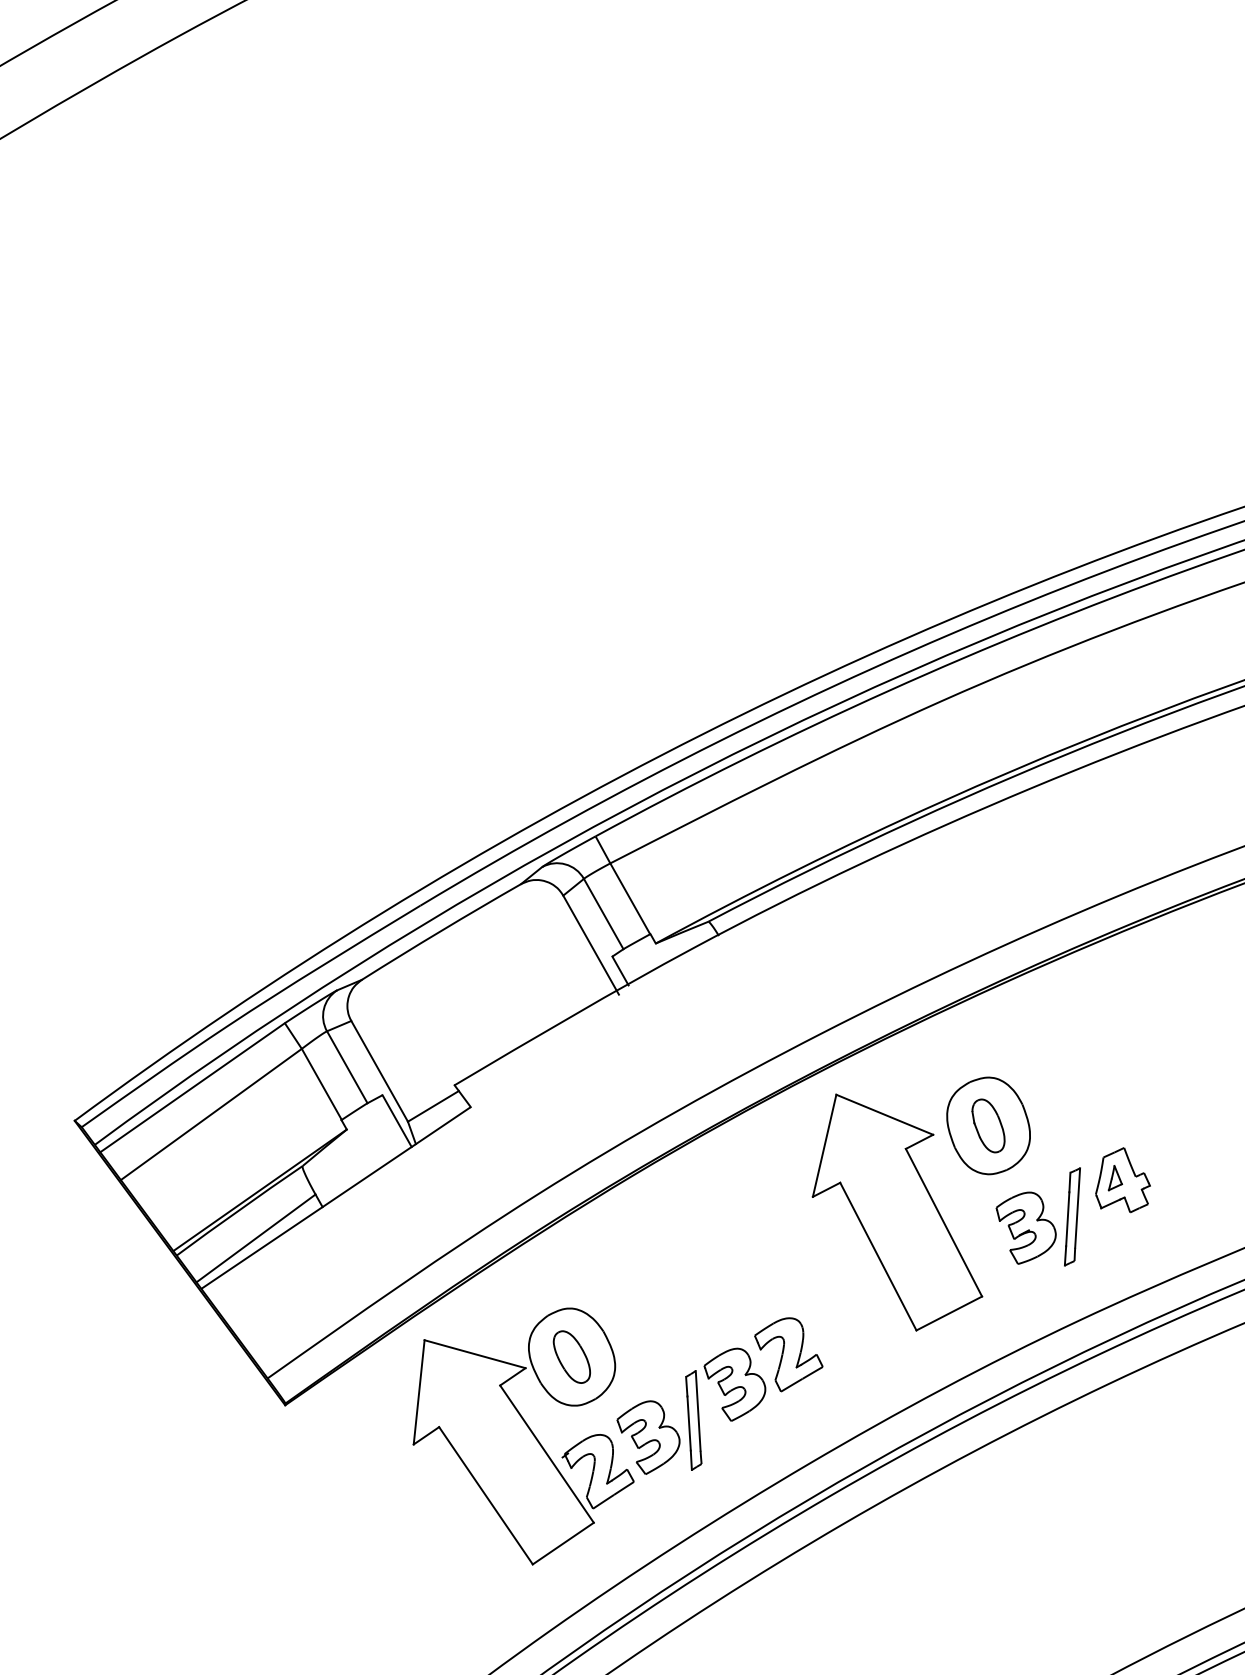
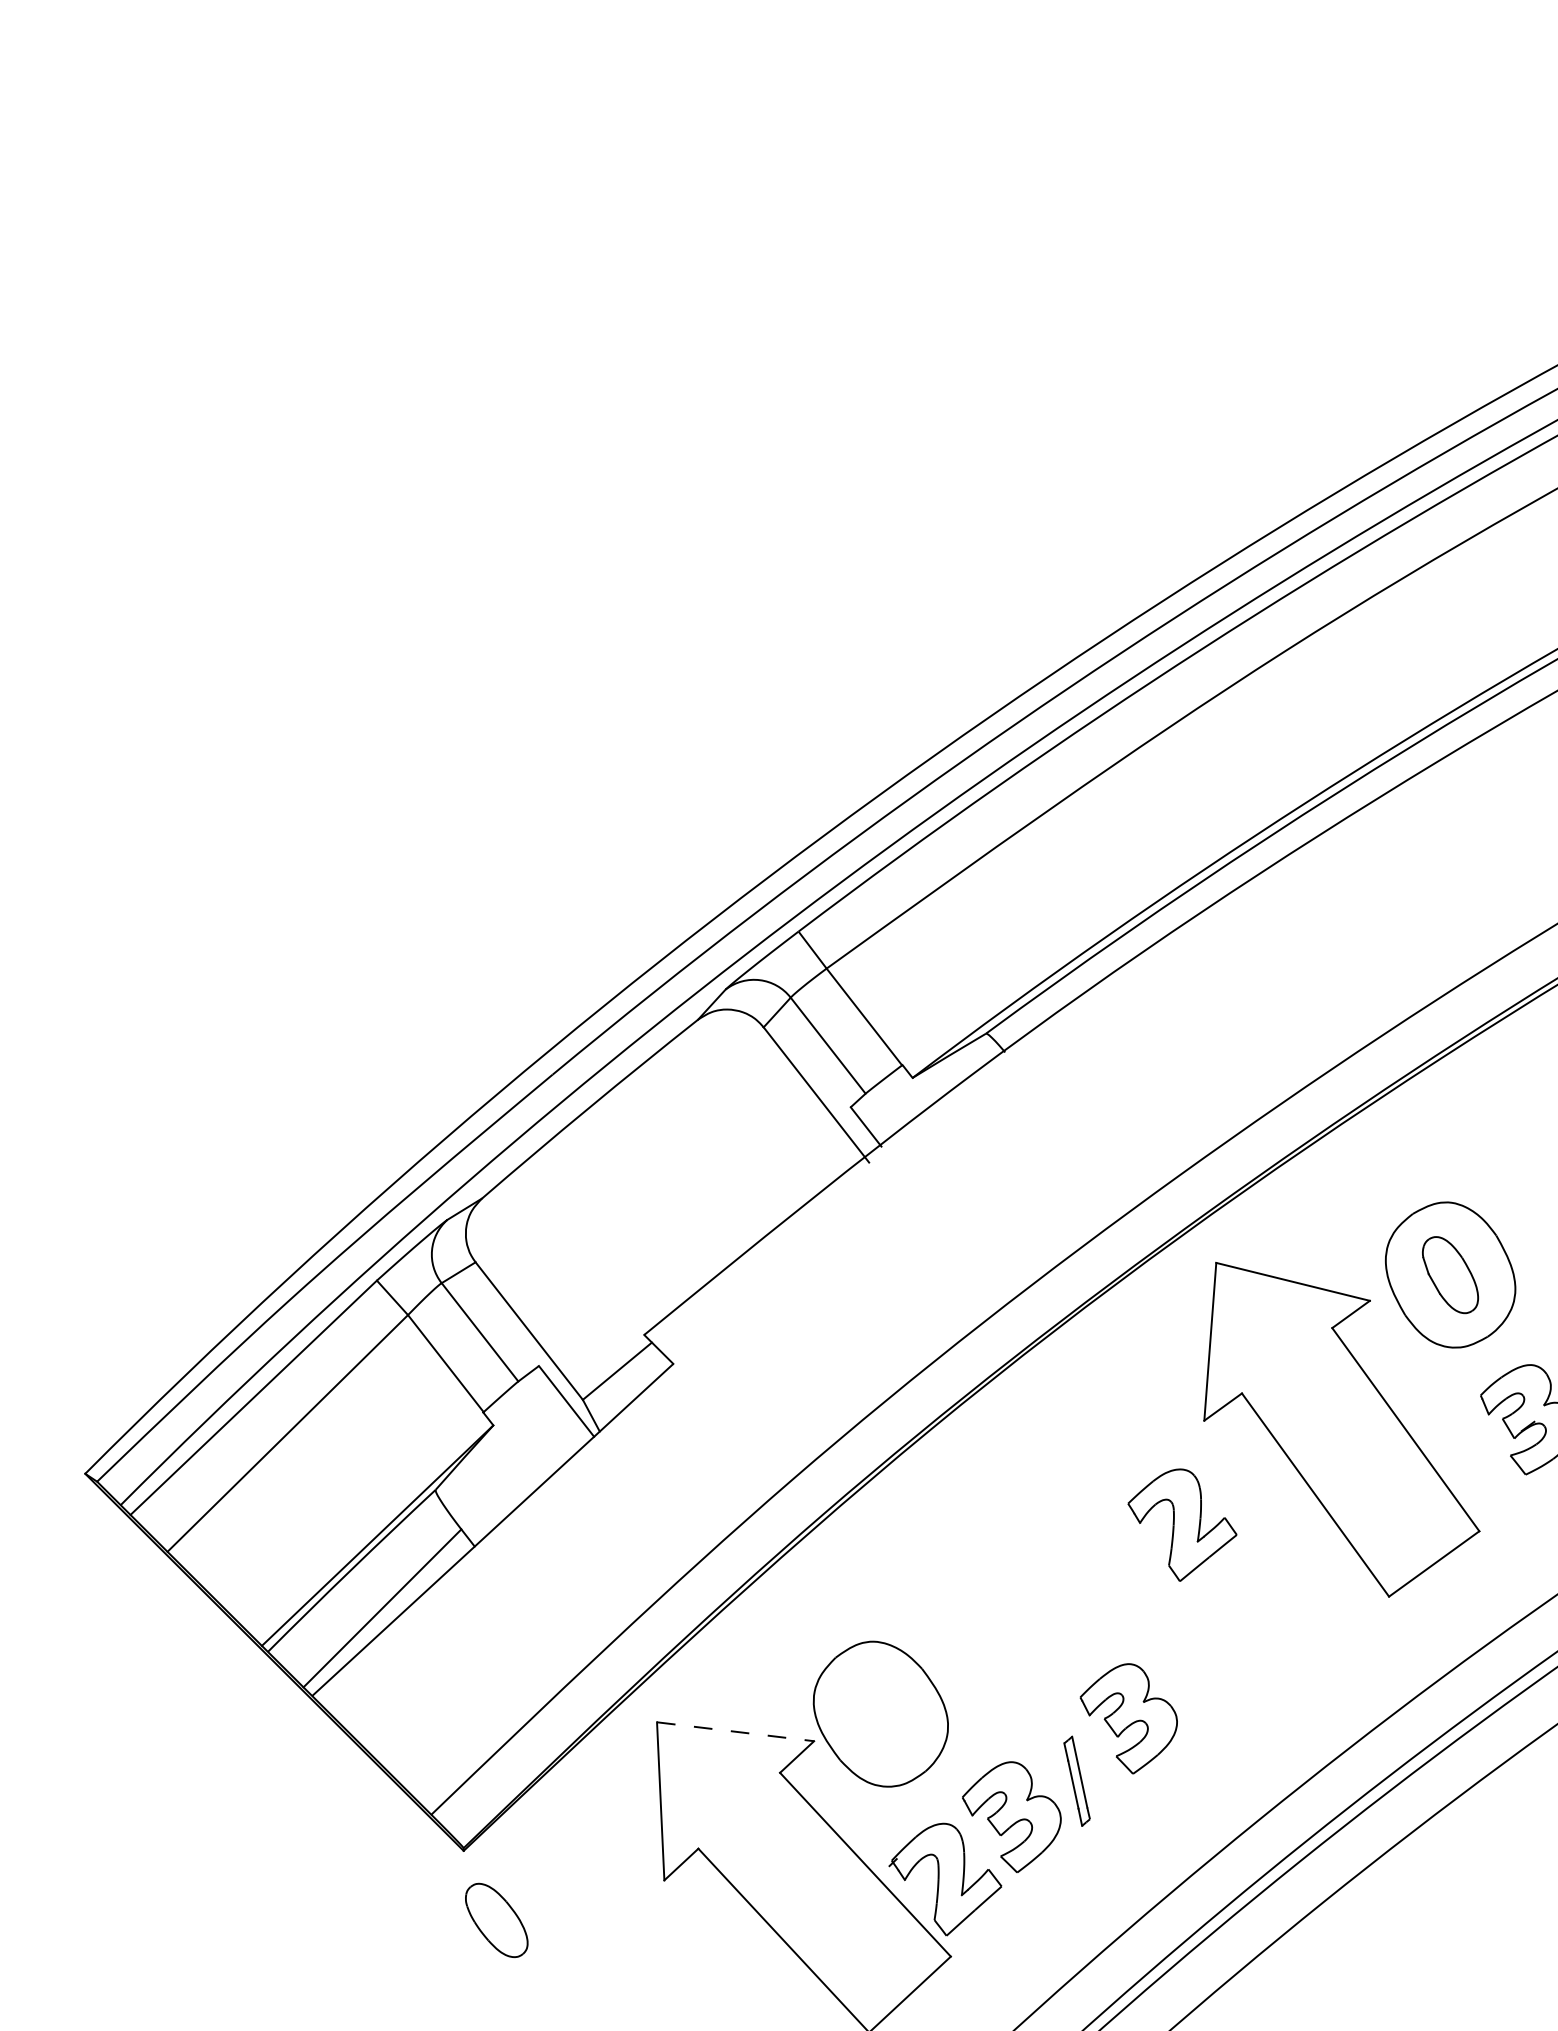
line: (475, 1354) -> (736, 1732), solid -> dashed
part: (788, 1354) -> (1182, 1524), moved
part: (571, 1356) -> (495, 1919), moved
part: (693, 1420) -> (1076, 1781), size x0.6

